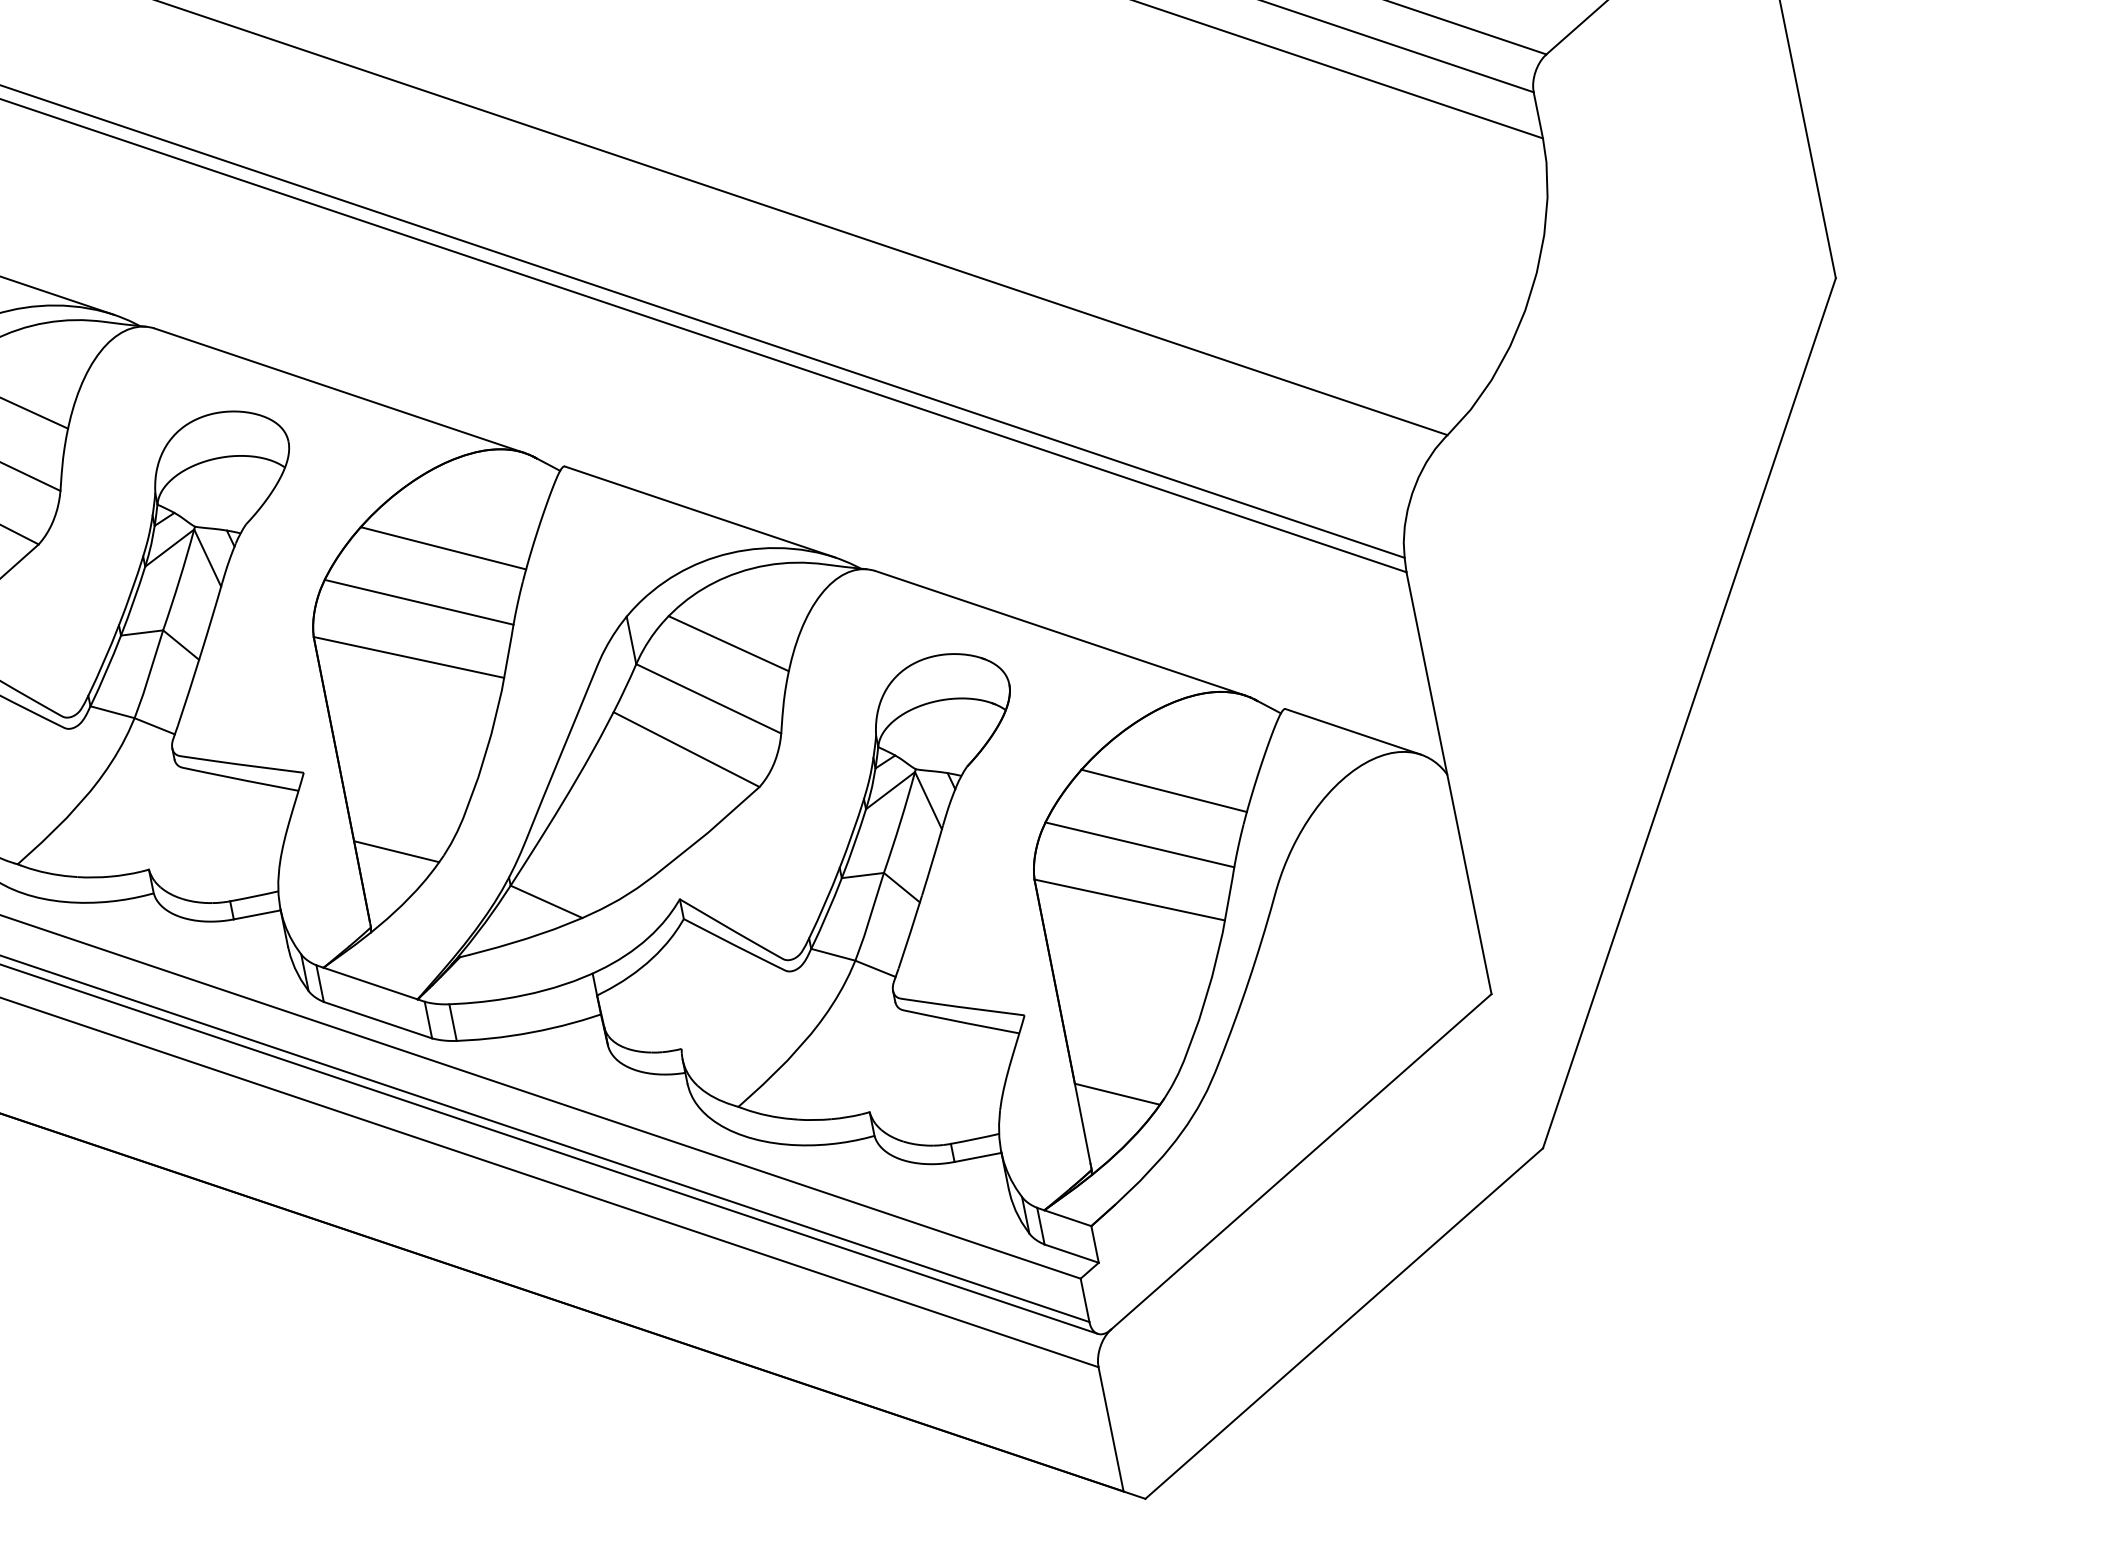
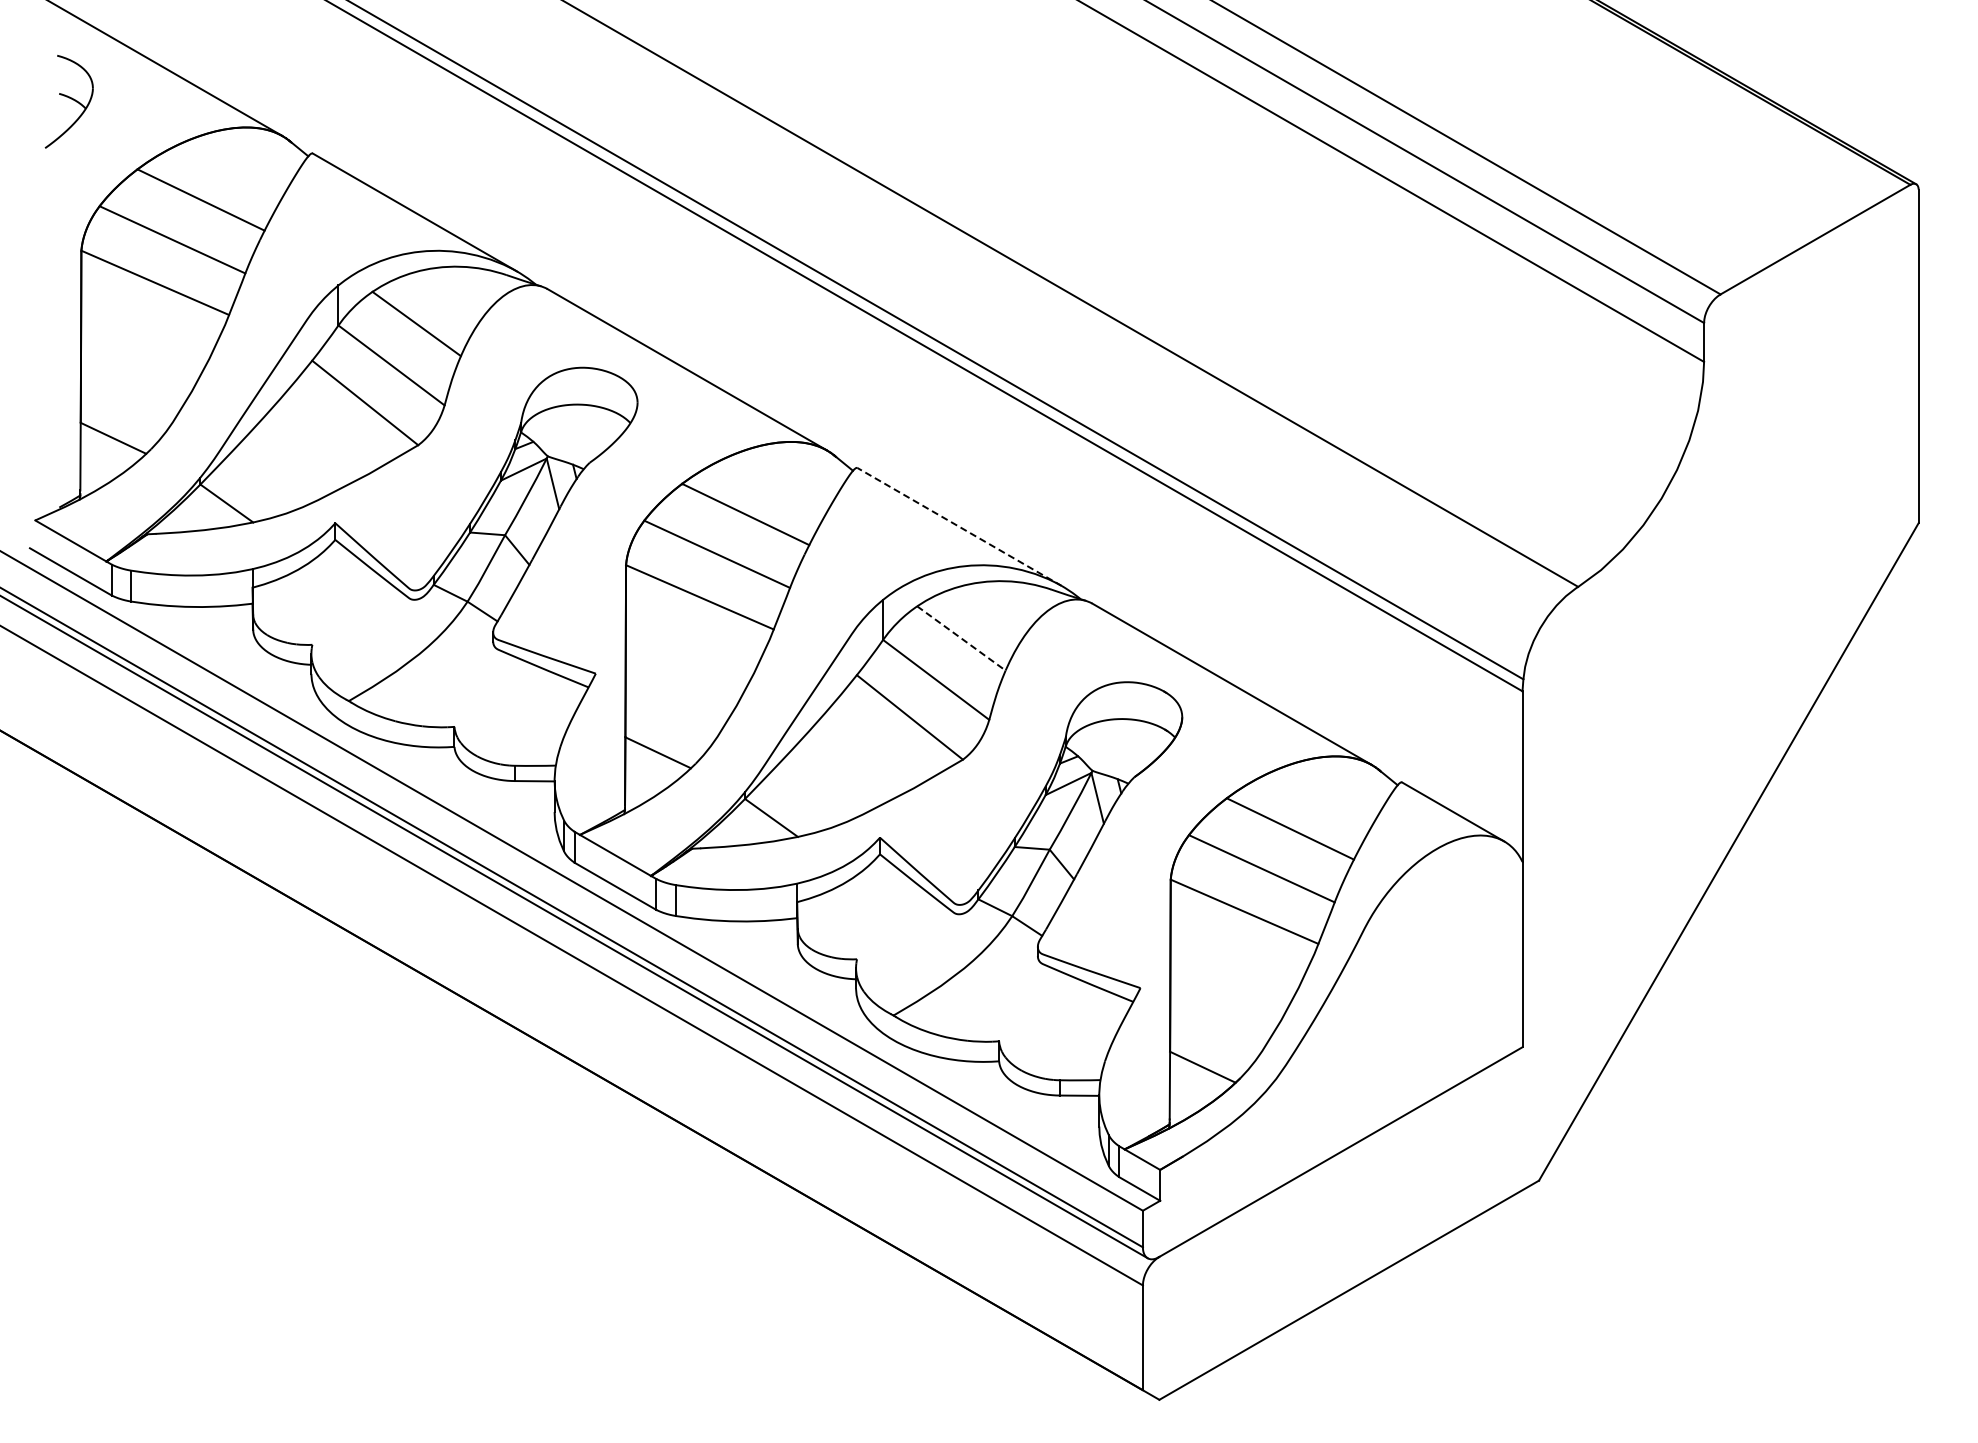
line: (699, 511) -> (959, 526), solid -> dashed
line: (728, 643) -> (961, 638), solid -> dashed

